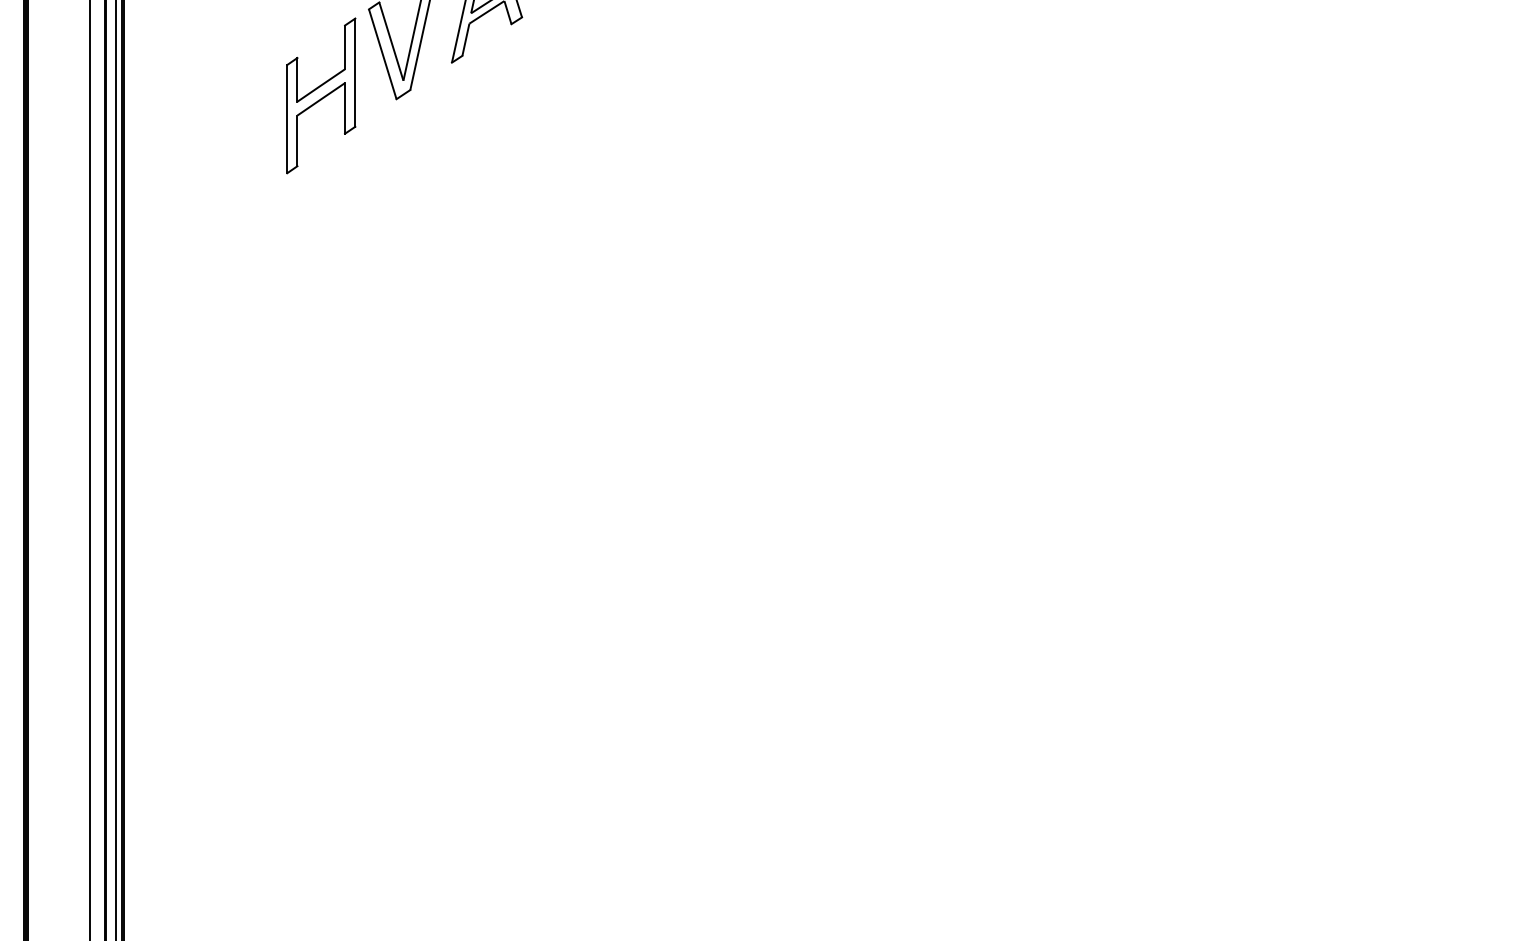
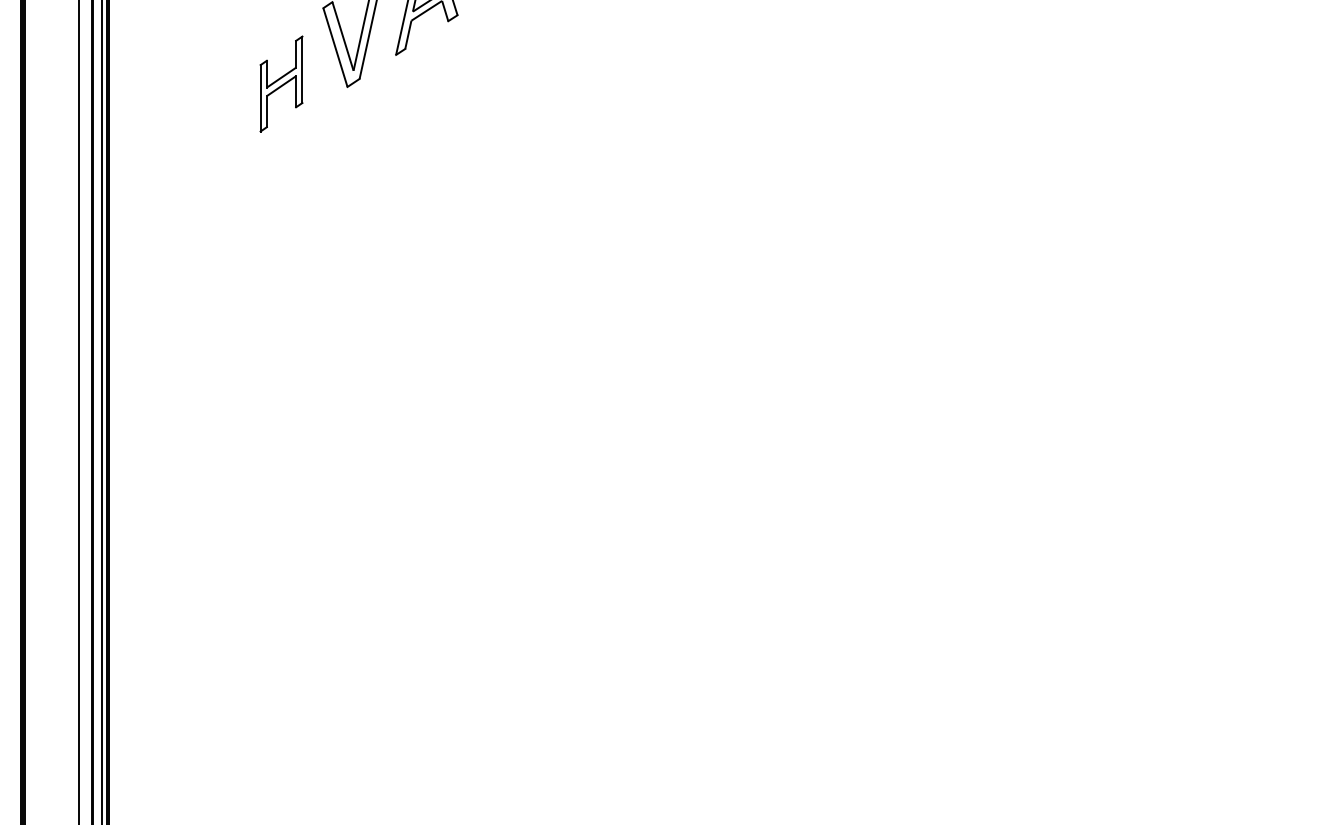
part: (321, 95) -> (281, 83), size x0.7

